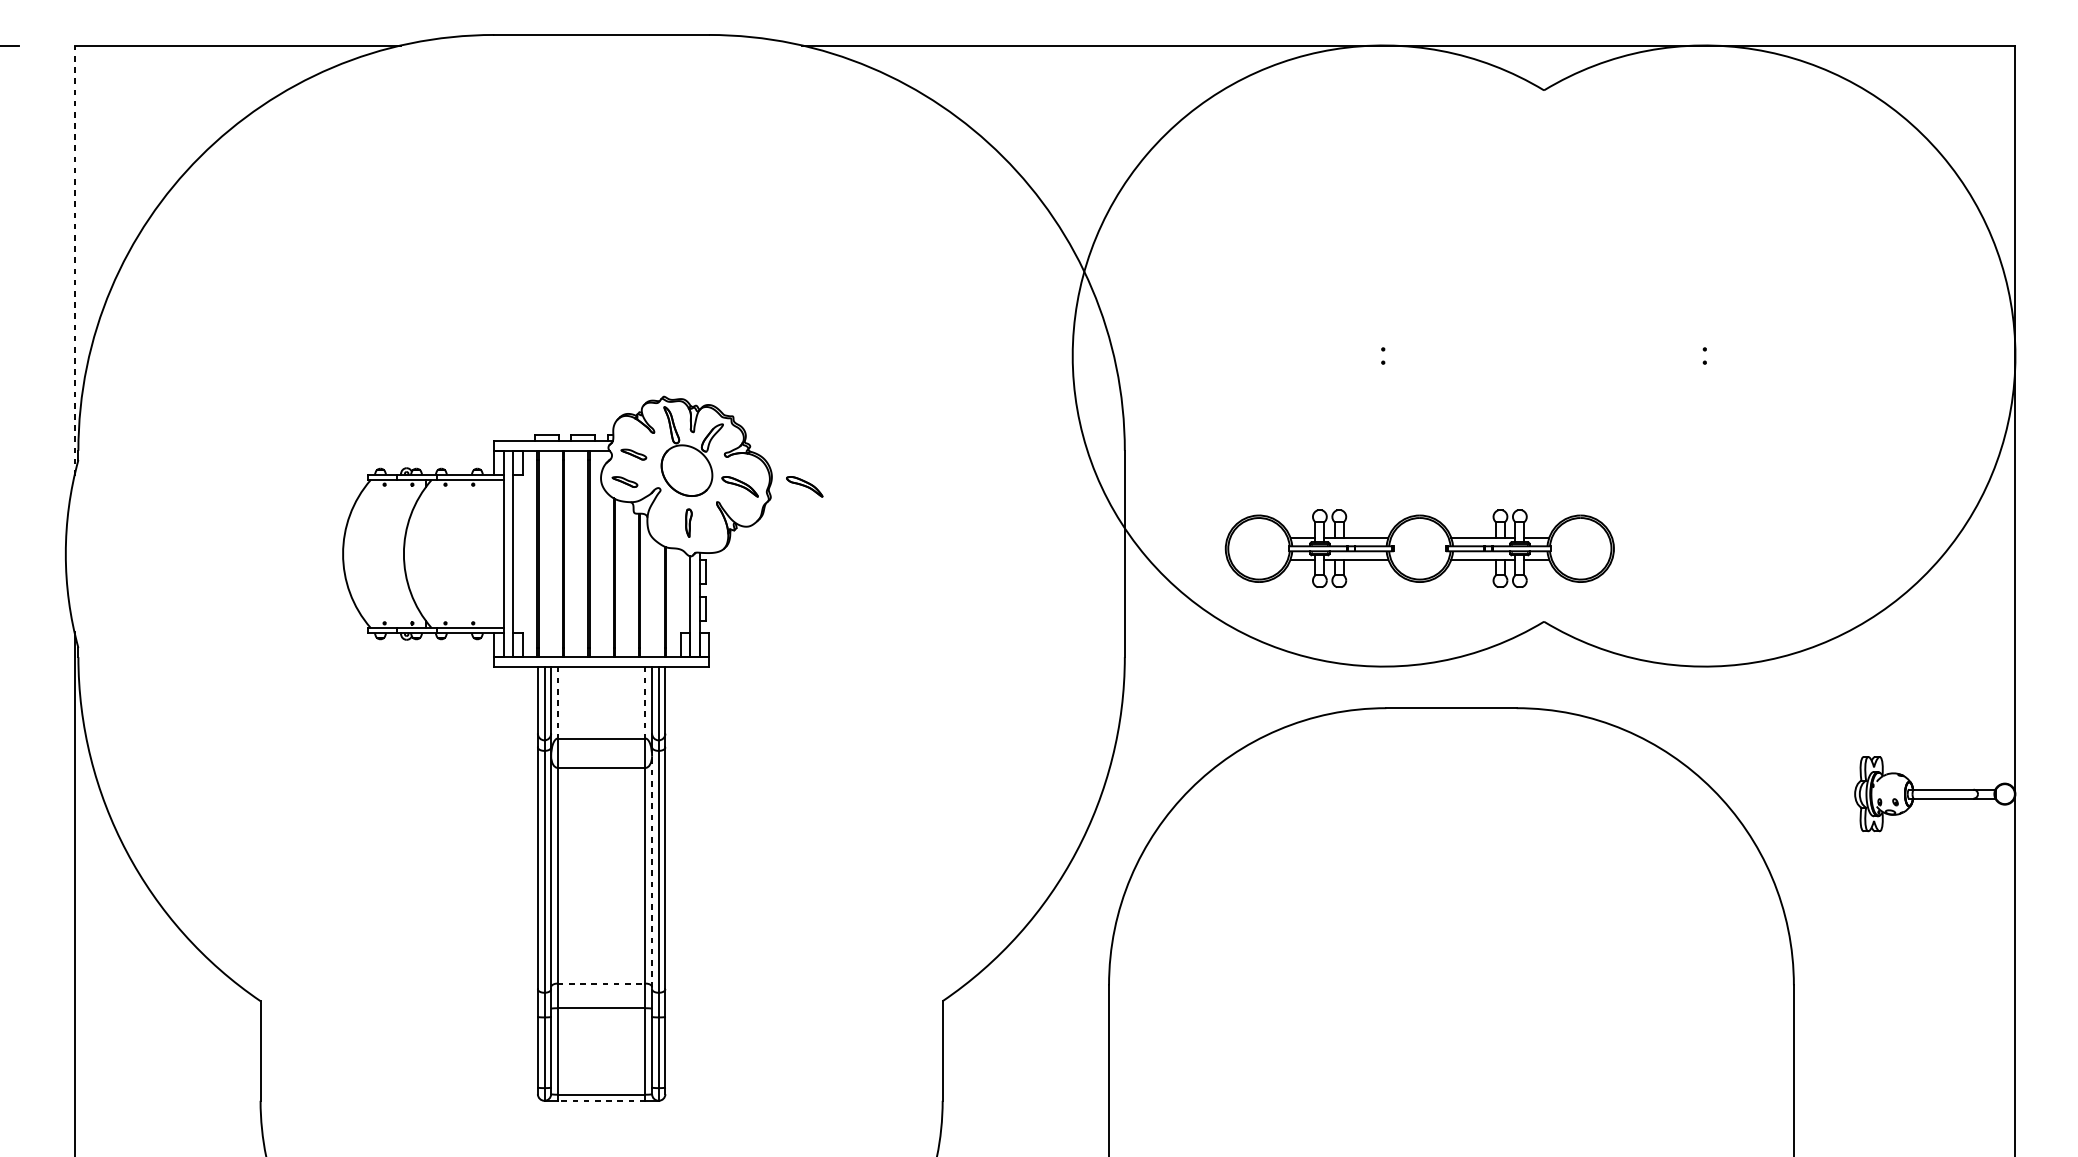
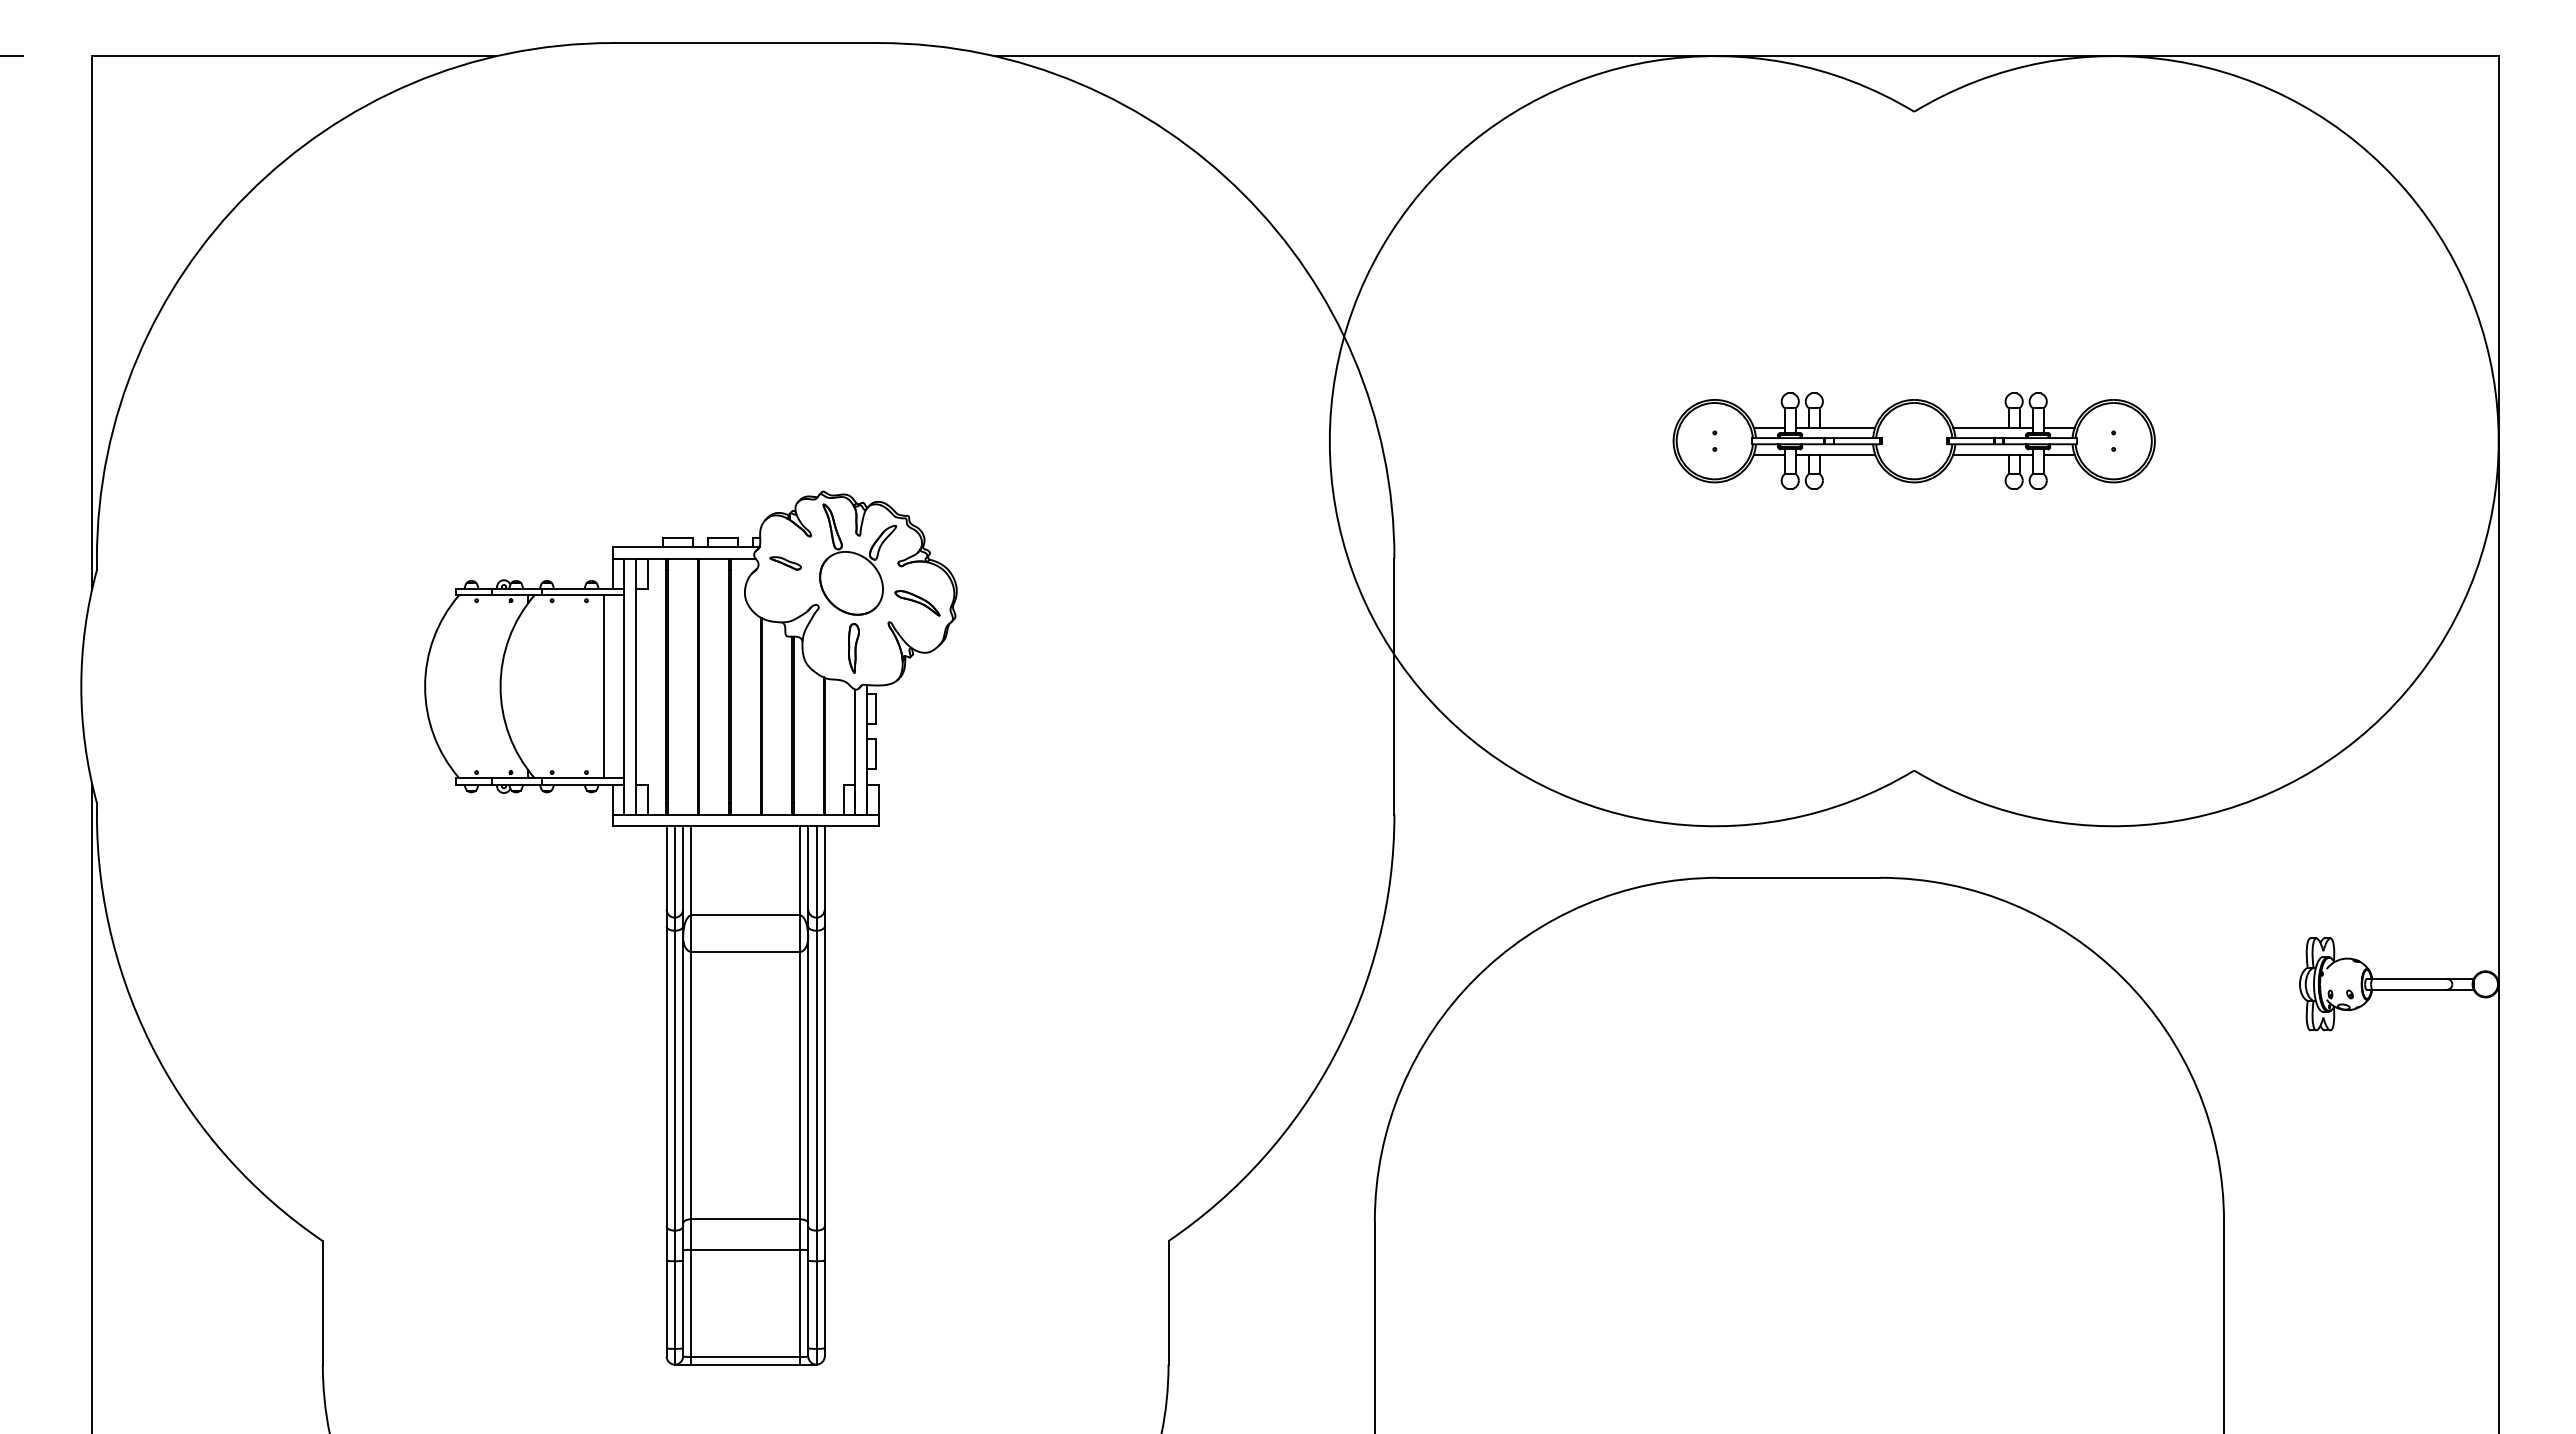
line: (74, 260) -> (92, 322), dashed -> solid
part: (624, 482) -> (774, 597), removed
part: (804, 486) -> (997, 603), removed
part: (688, 523) -> (853, 648), size x1.43
part: (1419, 548) -> (1913, 440), moved
line: (486, 553) -> (603, 686), added
line: (557, 702) -> (691, 870), dashed -> solid
line: (645, 702) -> (800, 870), dashed -> solid
line: (652, 868) -> (808, 1076), dashed -> solid
line: (602, 983) -> (746, 1219), dashed -> solid
line: (601, 1100) -> (745, 1364), dashed -> solid

